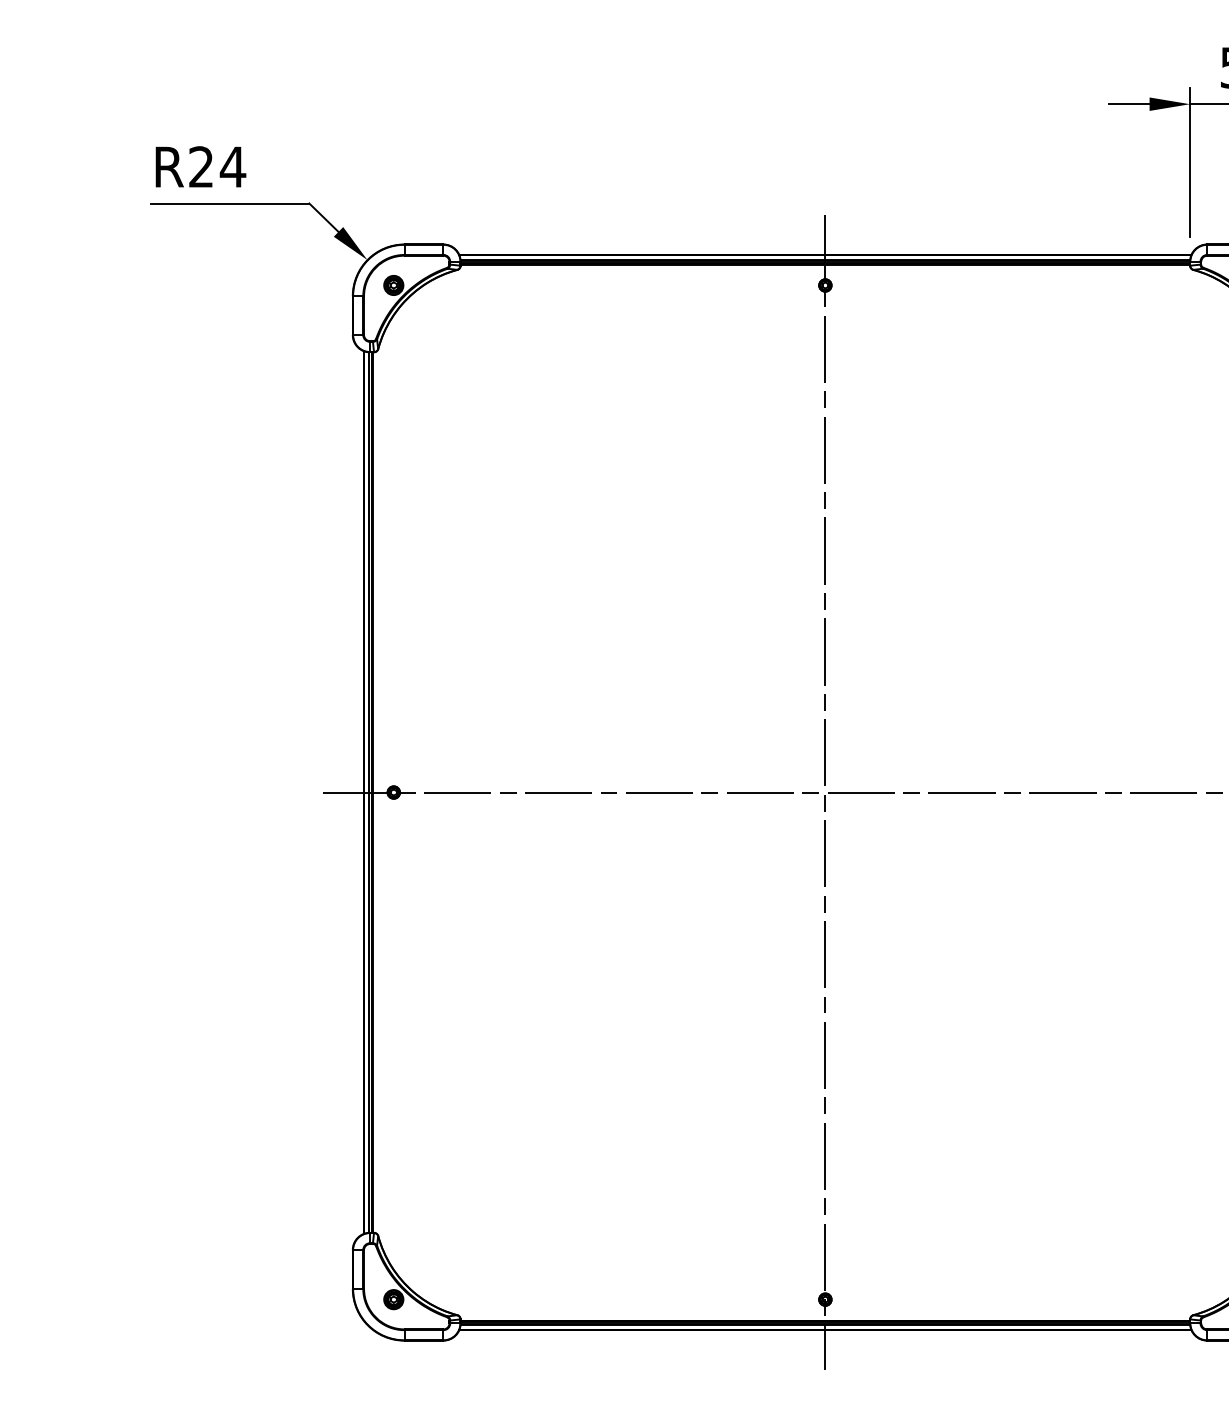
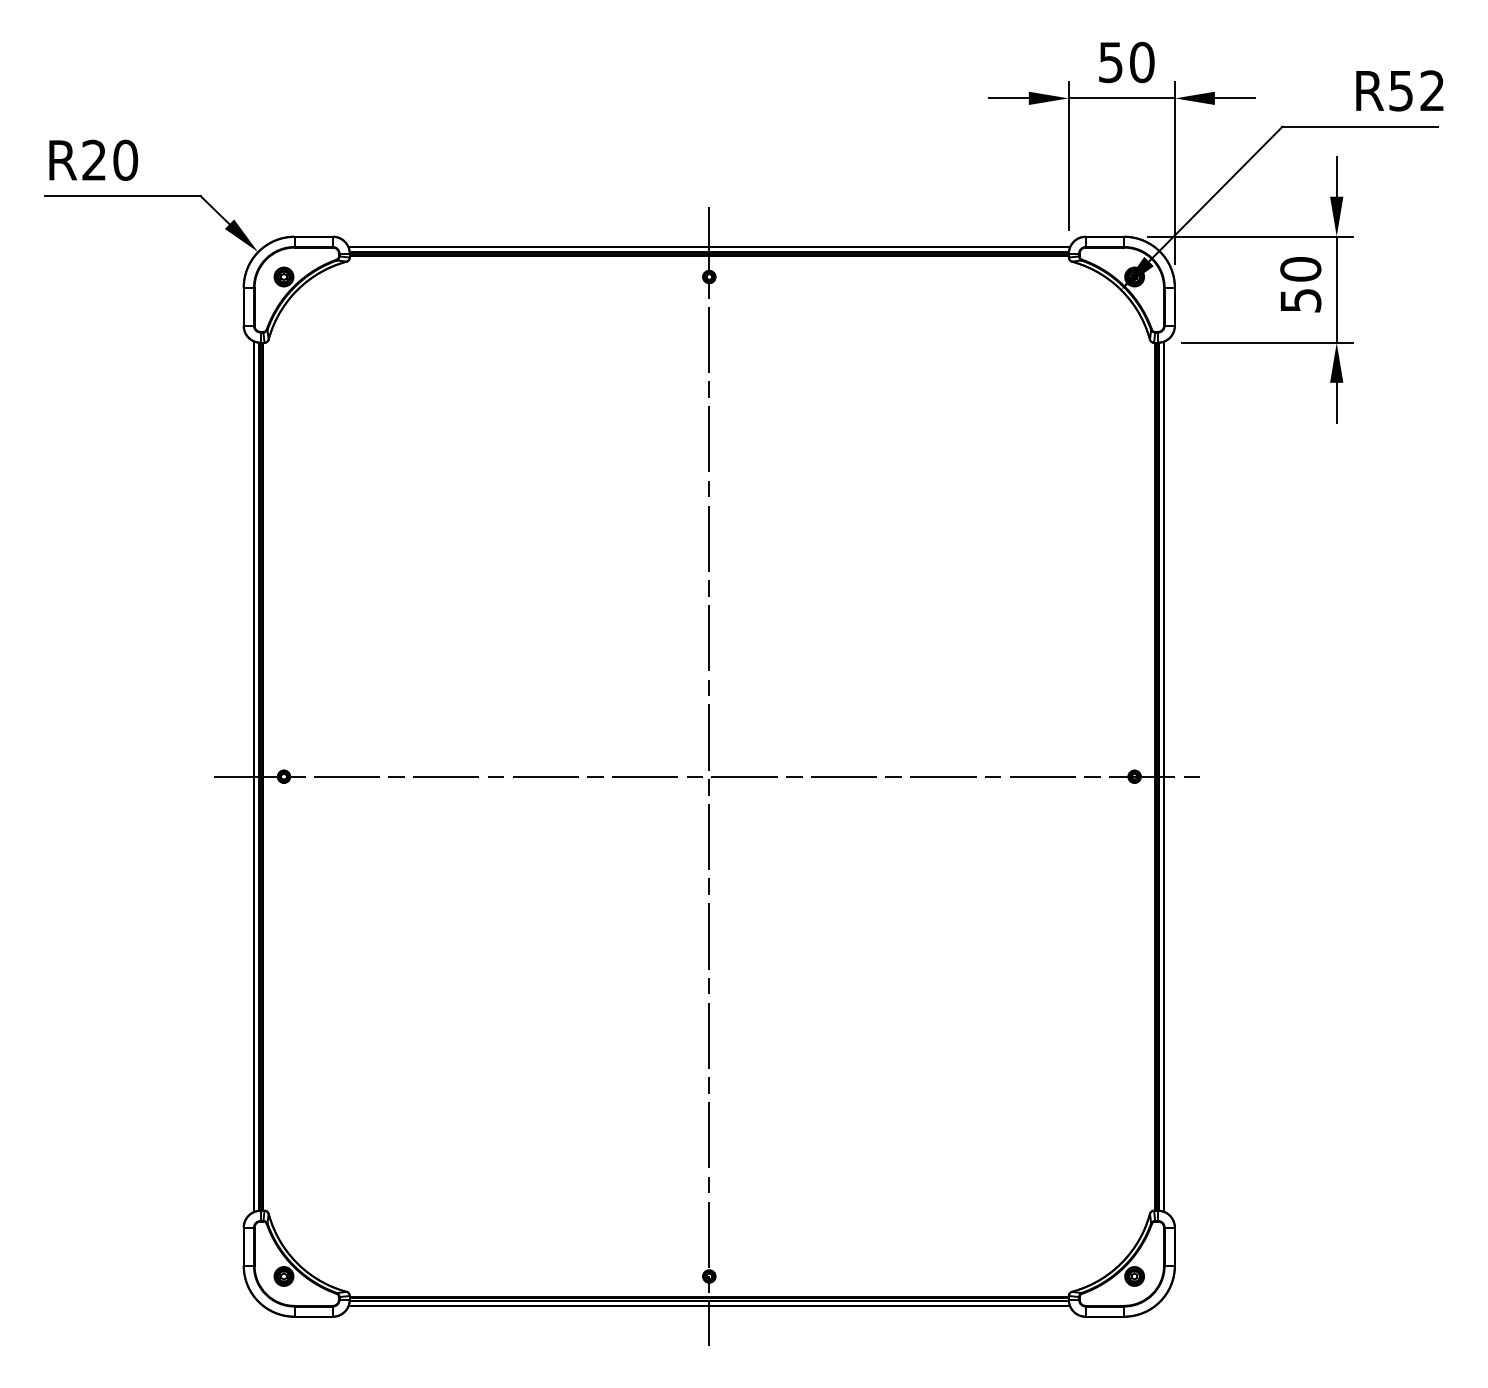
text: (232, 166) -> (125, 159), R24 -> R20

